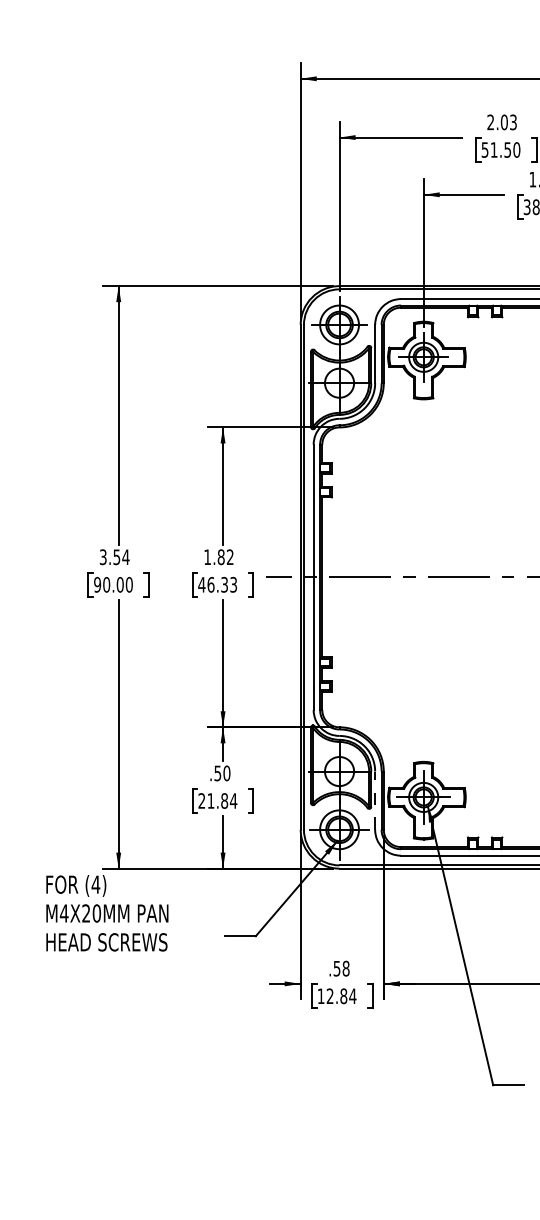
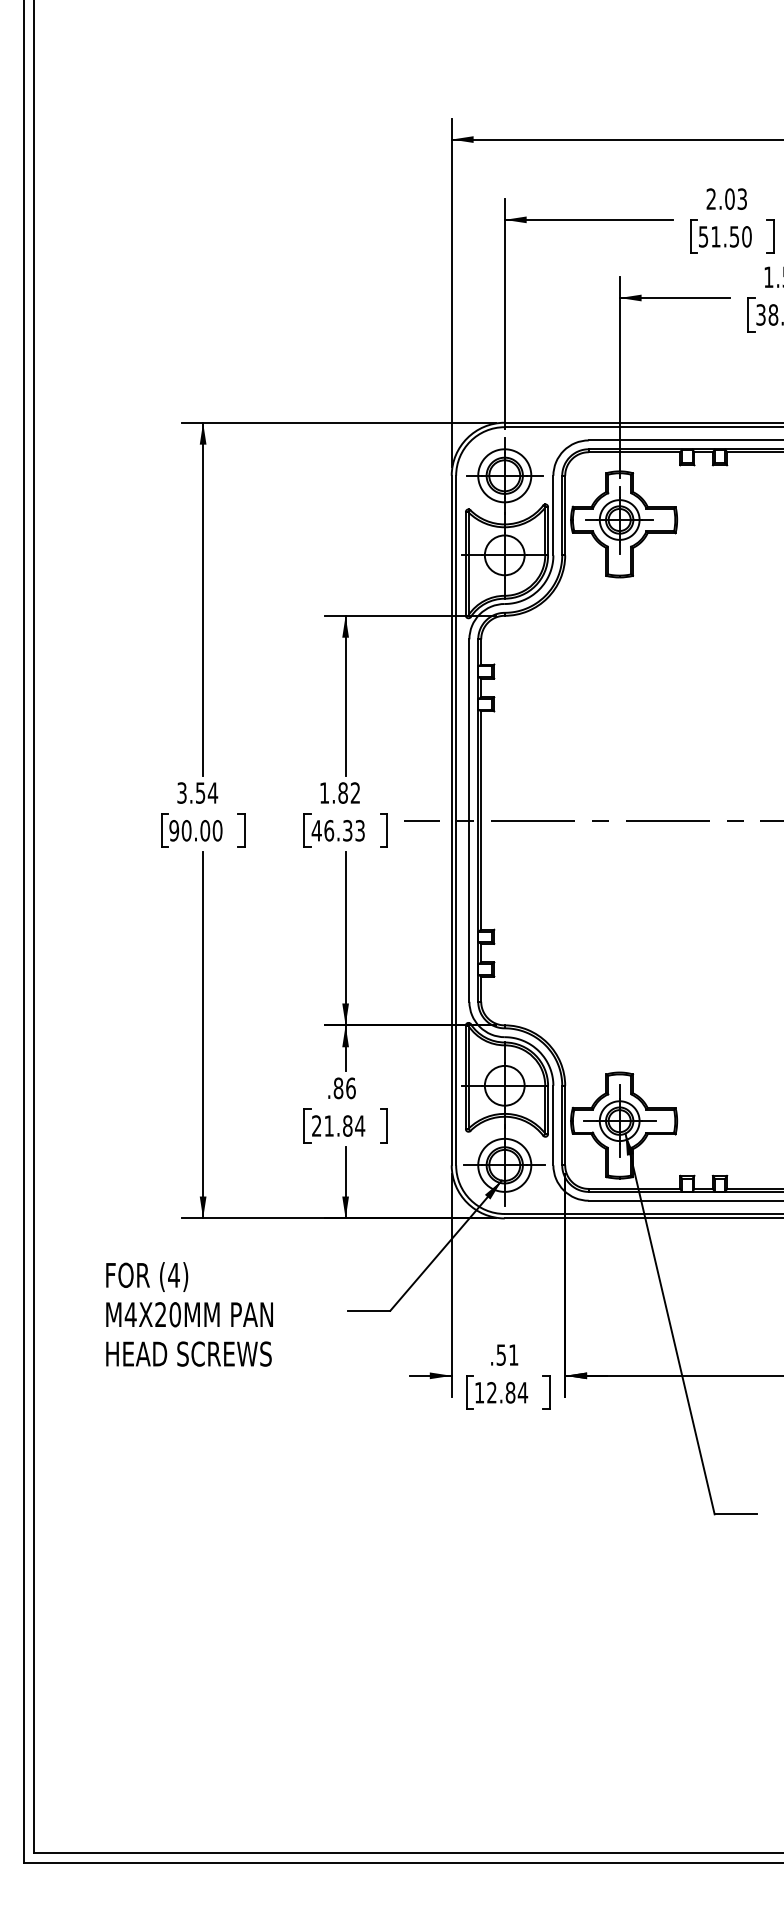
text: (222, 773) -> (344, 1088), .50 -> .86
line: (375, 800) -> (553, 1125), dashed -> solid
text: (107, 913) -> (189, 1314), moved
text: (345, 968) -> (513, 1354), .58 -> .51

